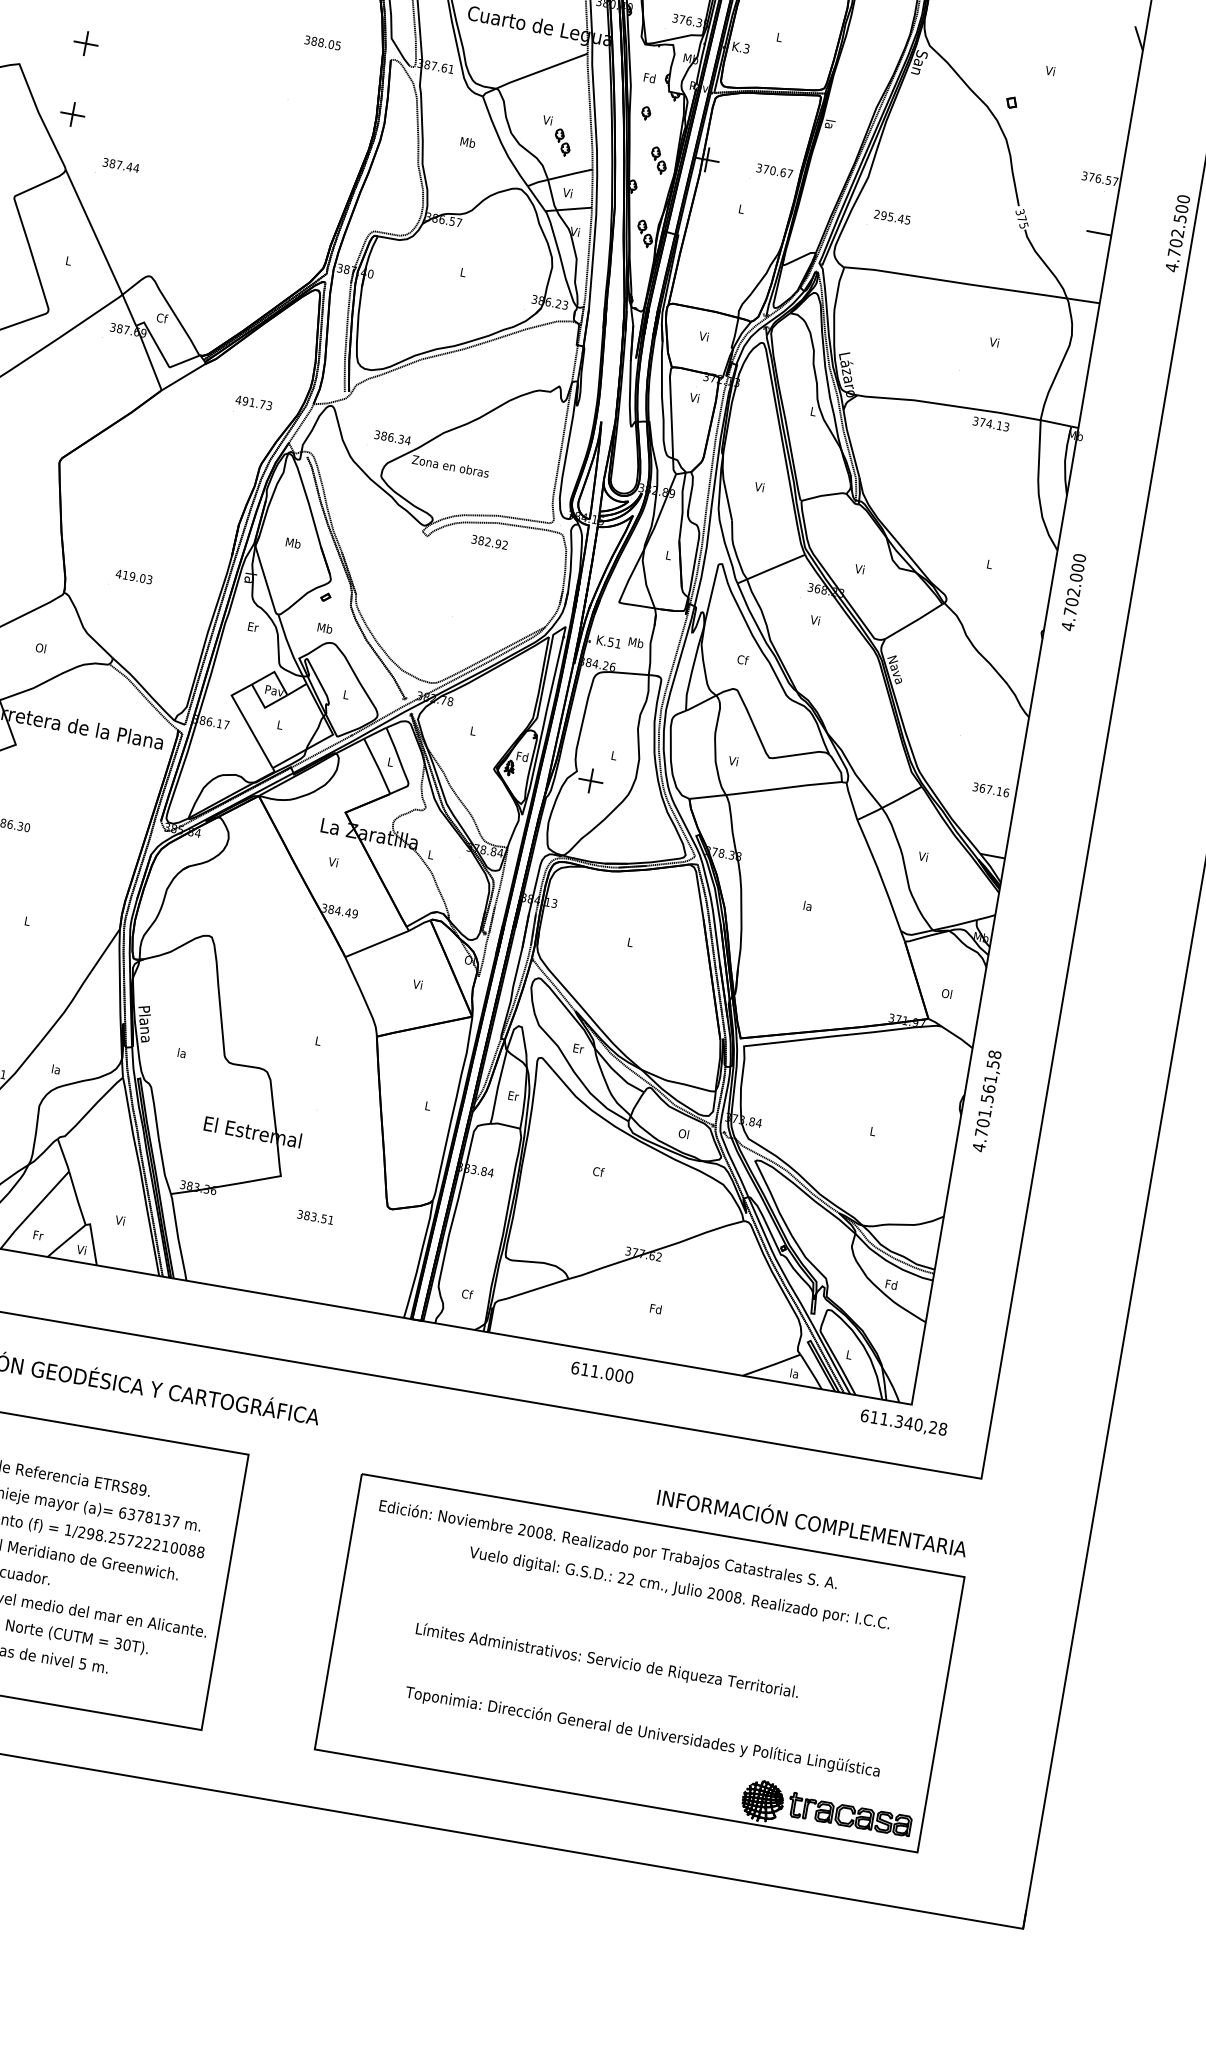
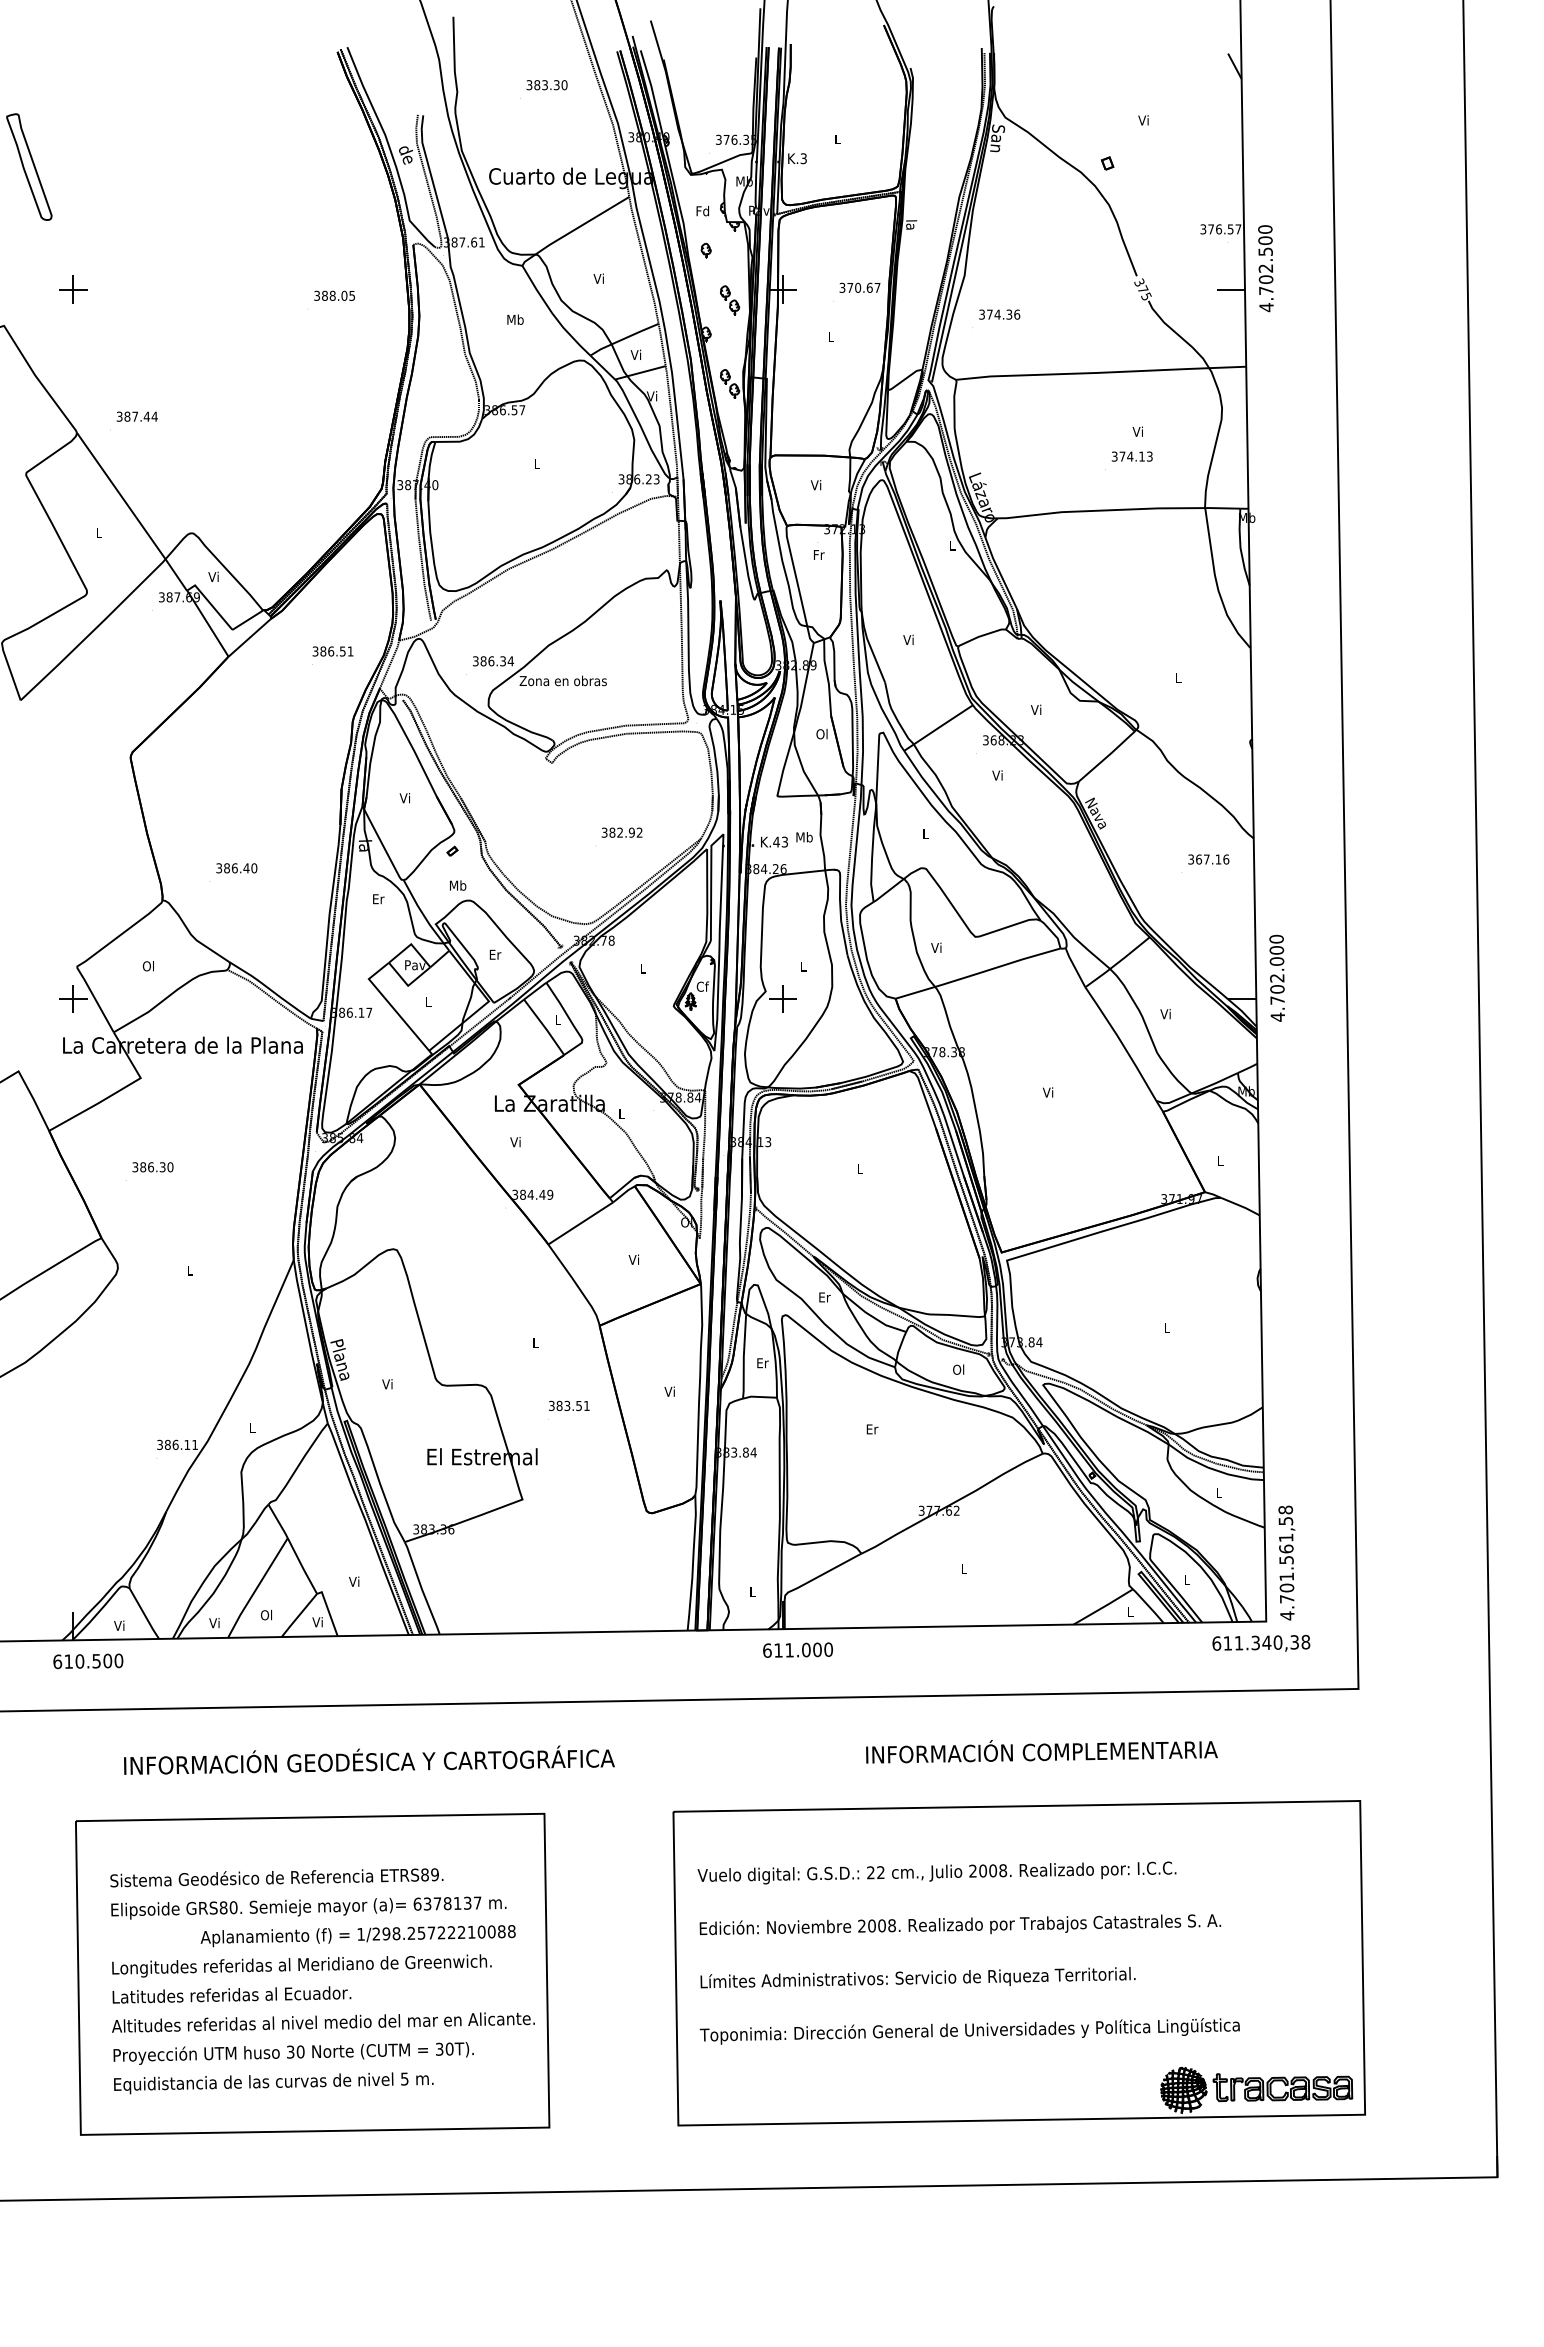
text: (322, 42) -> (334, 295), moved
part: (72, 114) -> (73, 370), removed
part: (563, 142) -> (620, 300), removed
text: (892, 217) -> (999, 314), 295.45 -> 374.36
text: (1177, 233) -> (1265, 268), moved
text: (162, 317) -> (214, 576), Cf -> Vi
text: (694, 397) -> (818, 554), Vi -> Fr
text: (253, 402) -> (332, 651), 491.73 -> 386.51
text: (990, 423) -> (1131, 456), moved
text: (489, 542) -> (621, 832), moved
text: (293, 543) -> (405, 798), Mb -> Vi
text: (667, 555) -> (821, 734), L -> Ol
text: (133, 577) -> (236, 868), 419.03 -> 386.40
text: (1073, 591) -> (1276, 977), moved
text: (614, 642) -> (780, 841), K.51 -> K.43
text: (743, 660) -> (926, 834), Cf -> L
text: (346, 694) -> (495, 954), L -> Er
text: (522, 756) -> (702, 986), Fd -> Cf
text: (990, 789) -> (1208, 859), moved
text: (807, 906) -> (1048, 1092), la -> Vi
text: (946, 993) -> (1219, 1160), Ol -> L
text: (181, 1053) -> (387, 1384), la -> Vi
text: (56, 1069) -> (252, 1428), la -> L
text: (986, 1100) -> (1286, 1562), moved
text: (427, 1105) -> (669, 1391), L -> Vi
text: (598, 1172) -> (872, 1429), Cf -> Er
text: (315, 1217) -> (569, 1405), moved
text: (38, 1234) -> (266, 1614), Fr -> Ol
text: (890, 1284) -> (1218, 1493), Fd -> L
text: (467, 1294) -> (752, 1591), Cf -> L
text: (655, 1308) -> (963, 1568), Fd -> L
text: (602, 1372) -> (797, 1649), moved
text: (794, 1373) -> (1130, 1611), la -> L
text: (933, 1427) -> (1294, 1642), 611.340,28 -> 611.340,38
text: (812, 1522) -> (1041, 1751), moved
text: (608, 1544) -> (960, 1924), moved
text: (679, 1588) -> (936, 1872), moved
text: (606, 1660) -> (917, 1977), moved
text: (642, 1732) -> (969, 2031), moved

